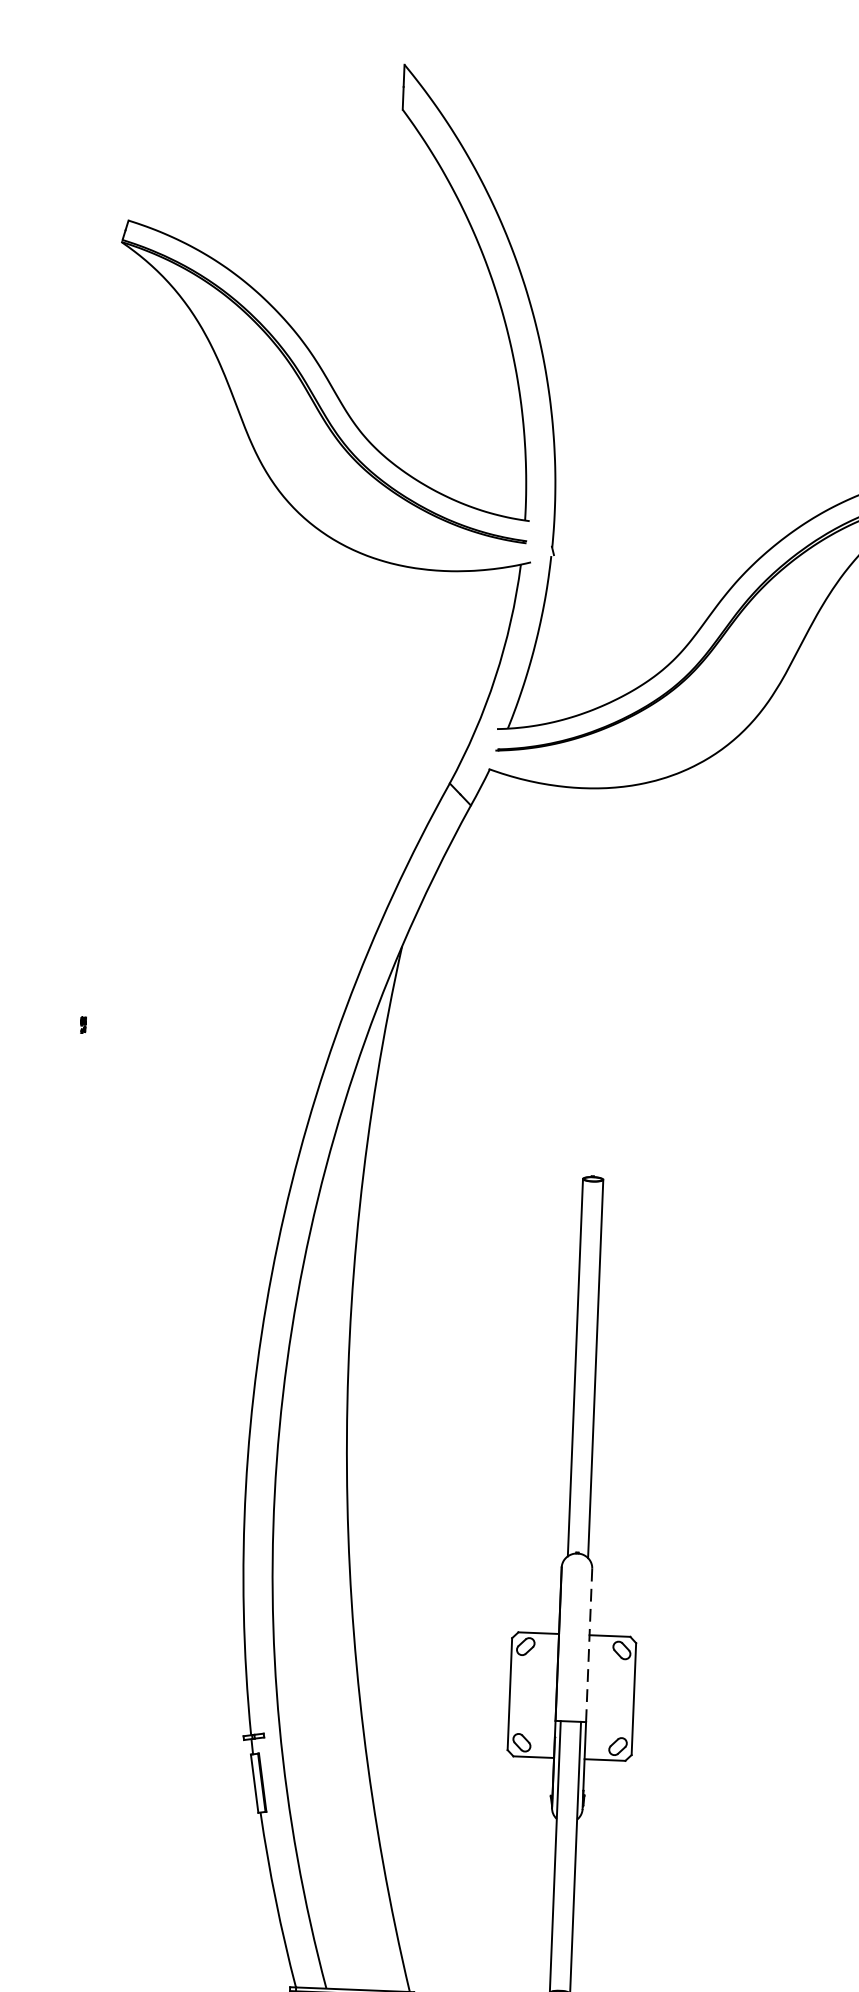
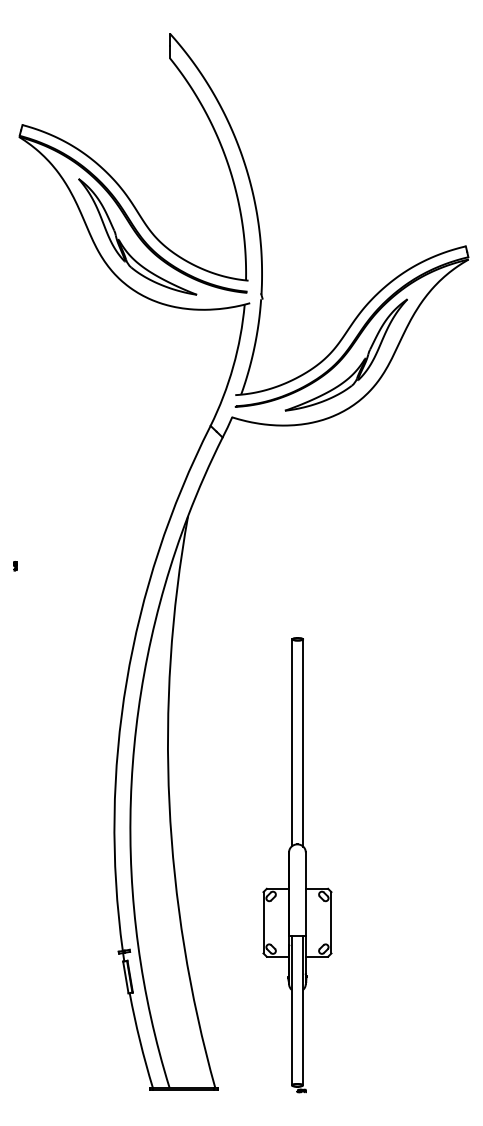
part: (305, 449) -> (124, 246), added
part: (727, 680) -> (360, 363), added
line: (588, 1645) -> (305, 894), dashed -> solid

